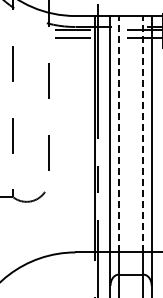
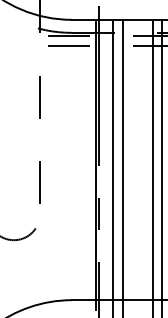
line: (118, 133) -> (122, 159), dashed -> solid
line: (143, 133) -> (152, 159), dashed -> solid

